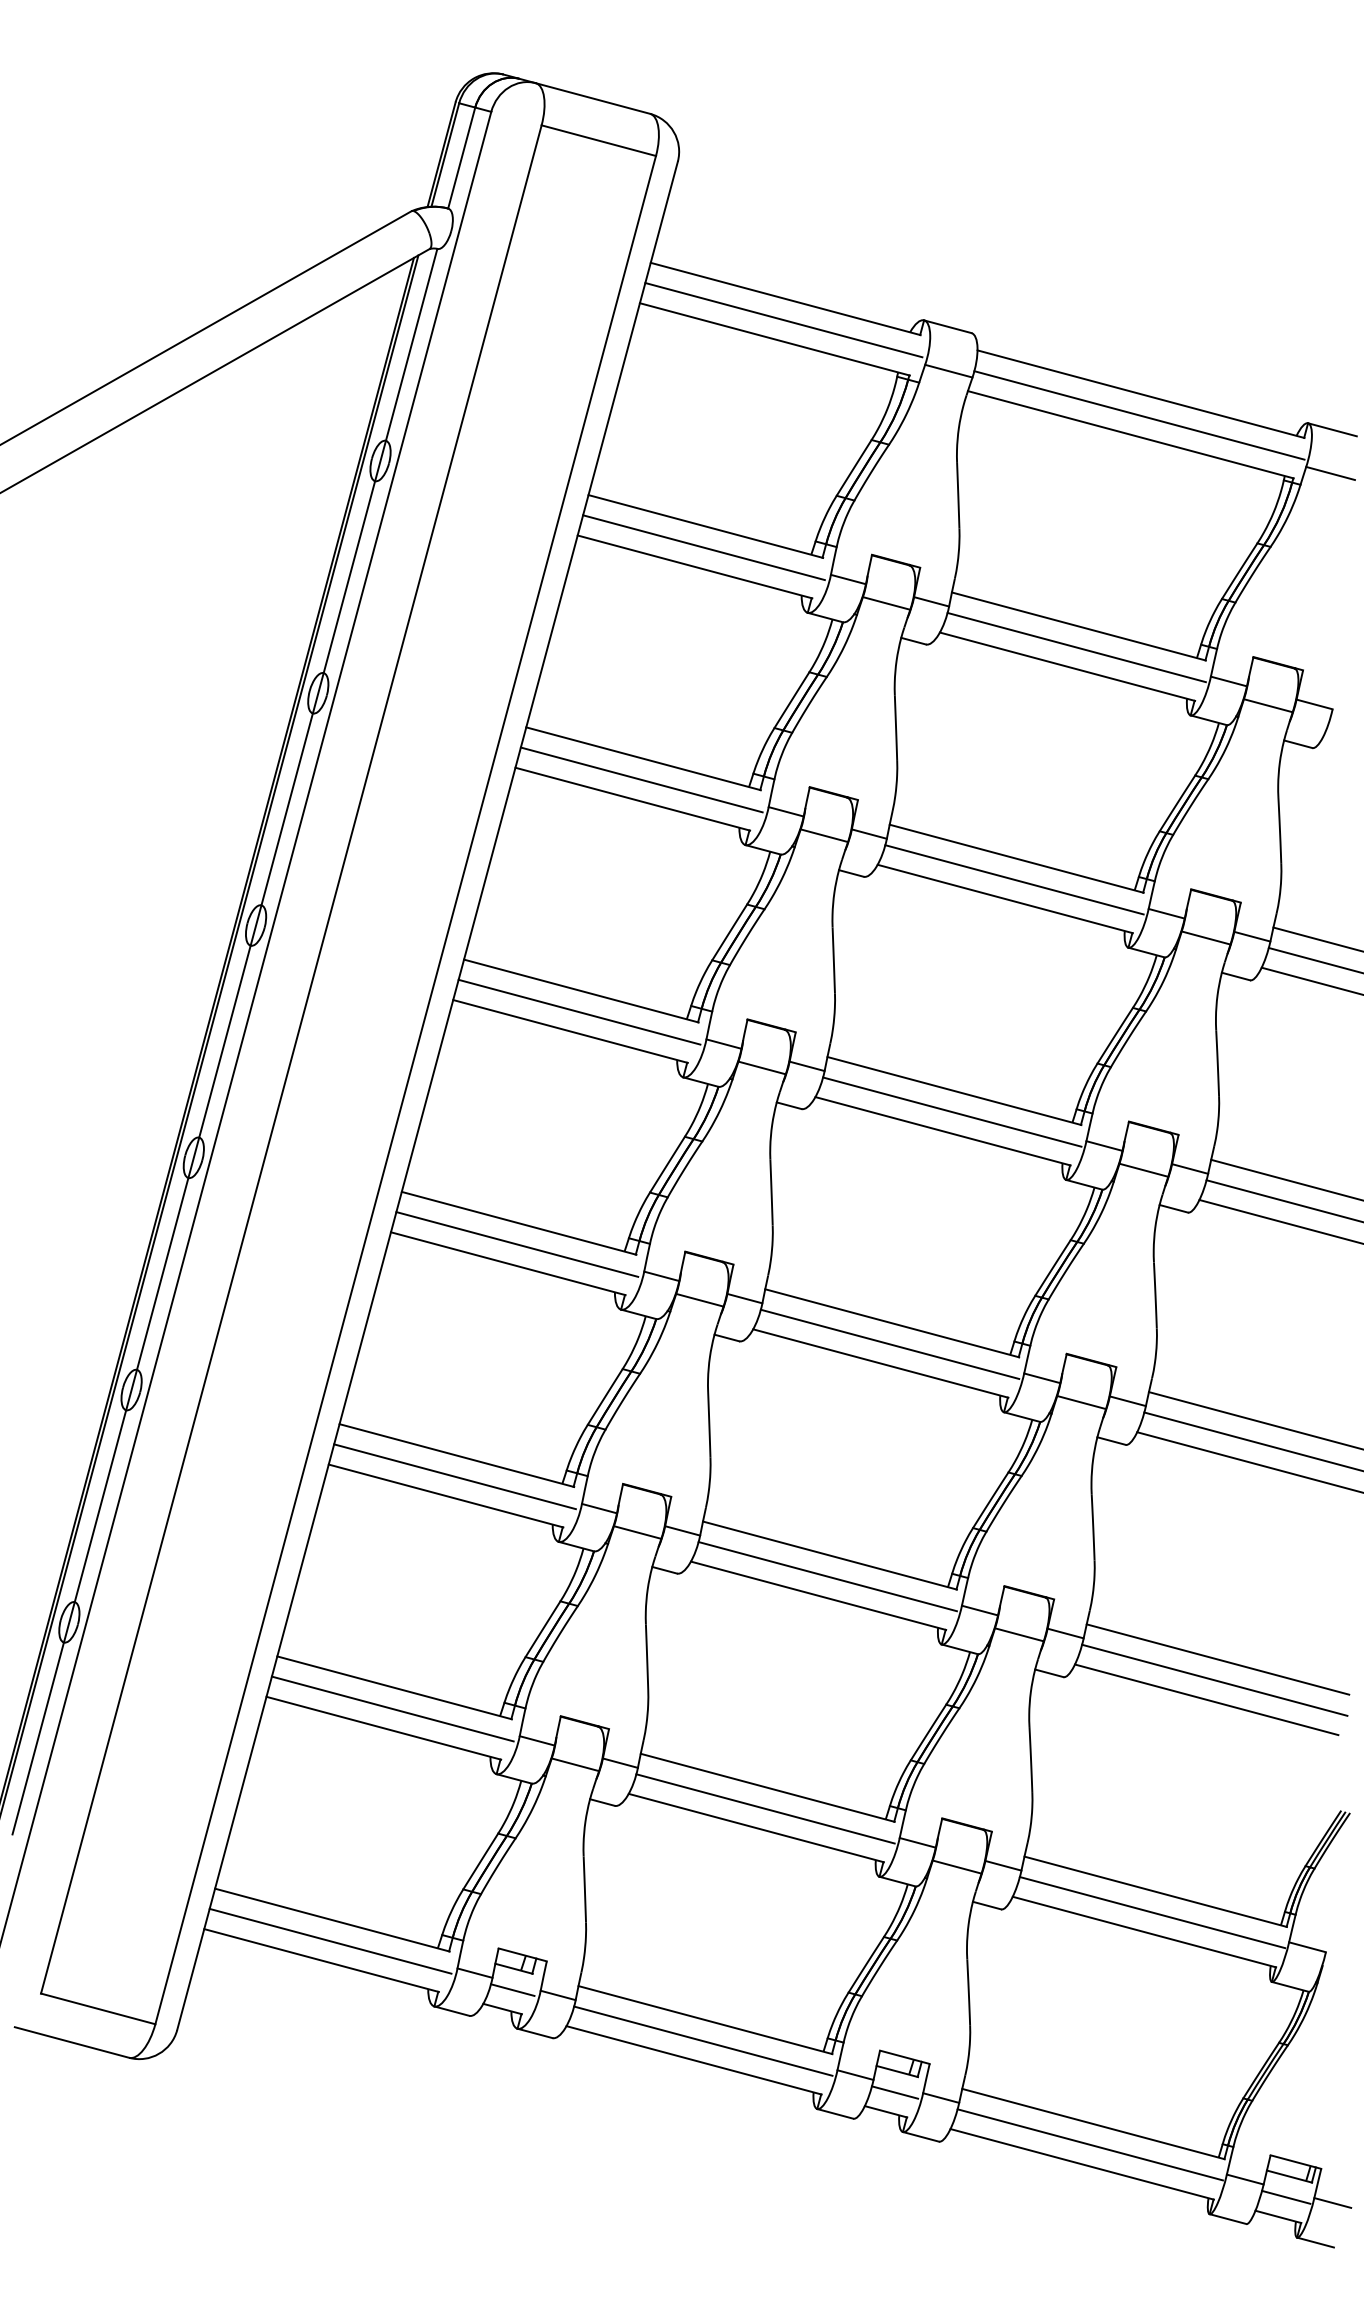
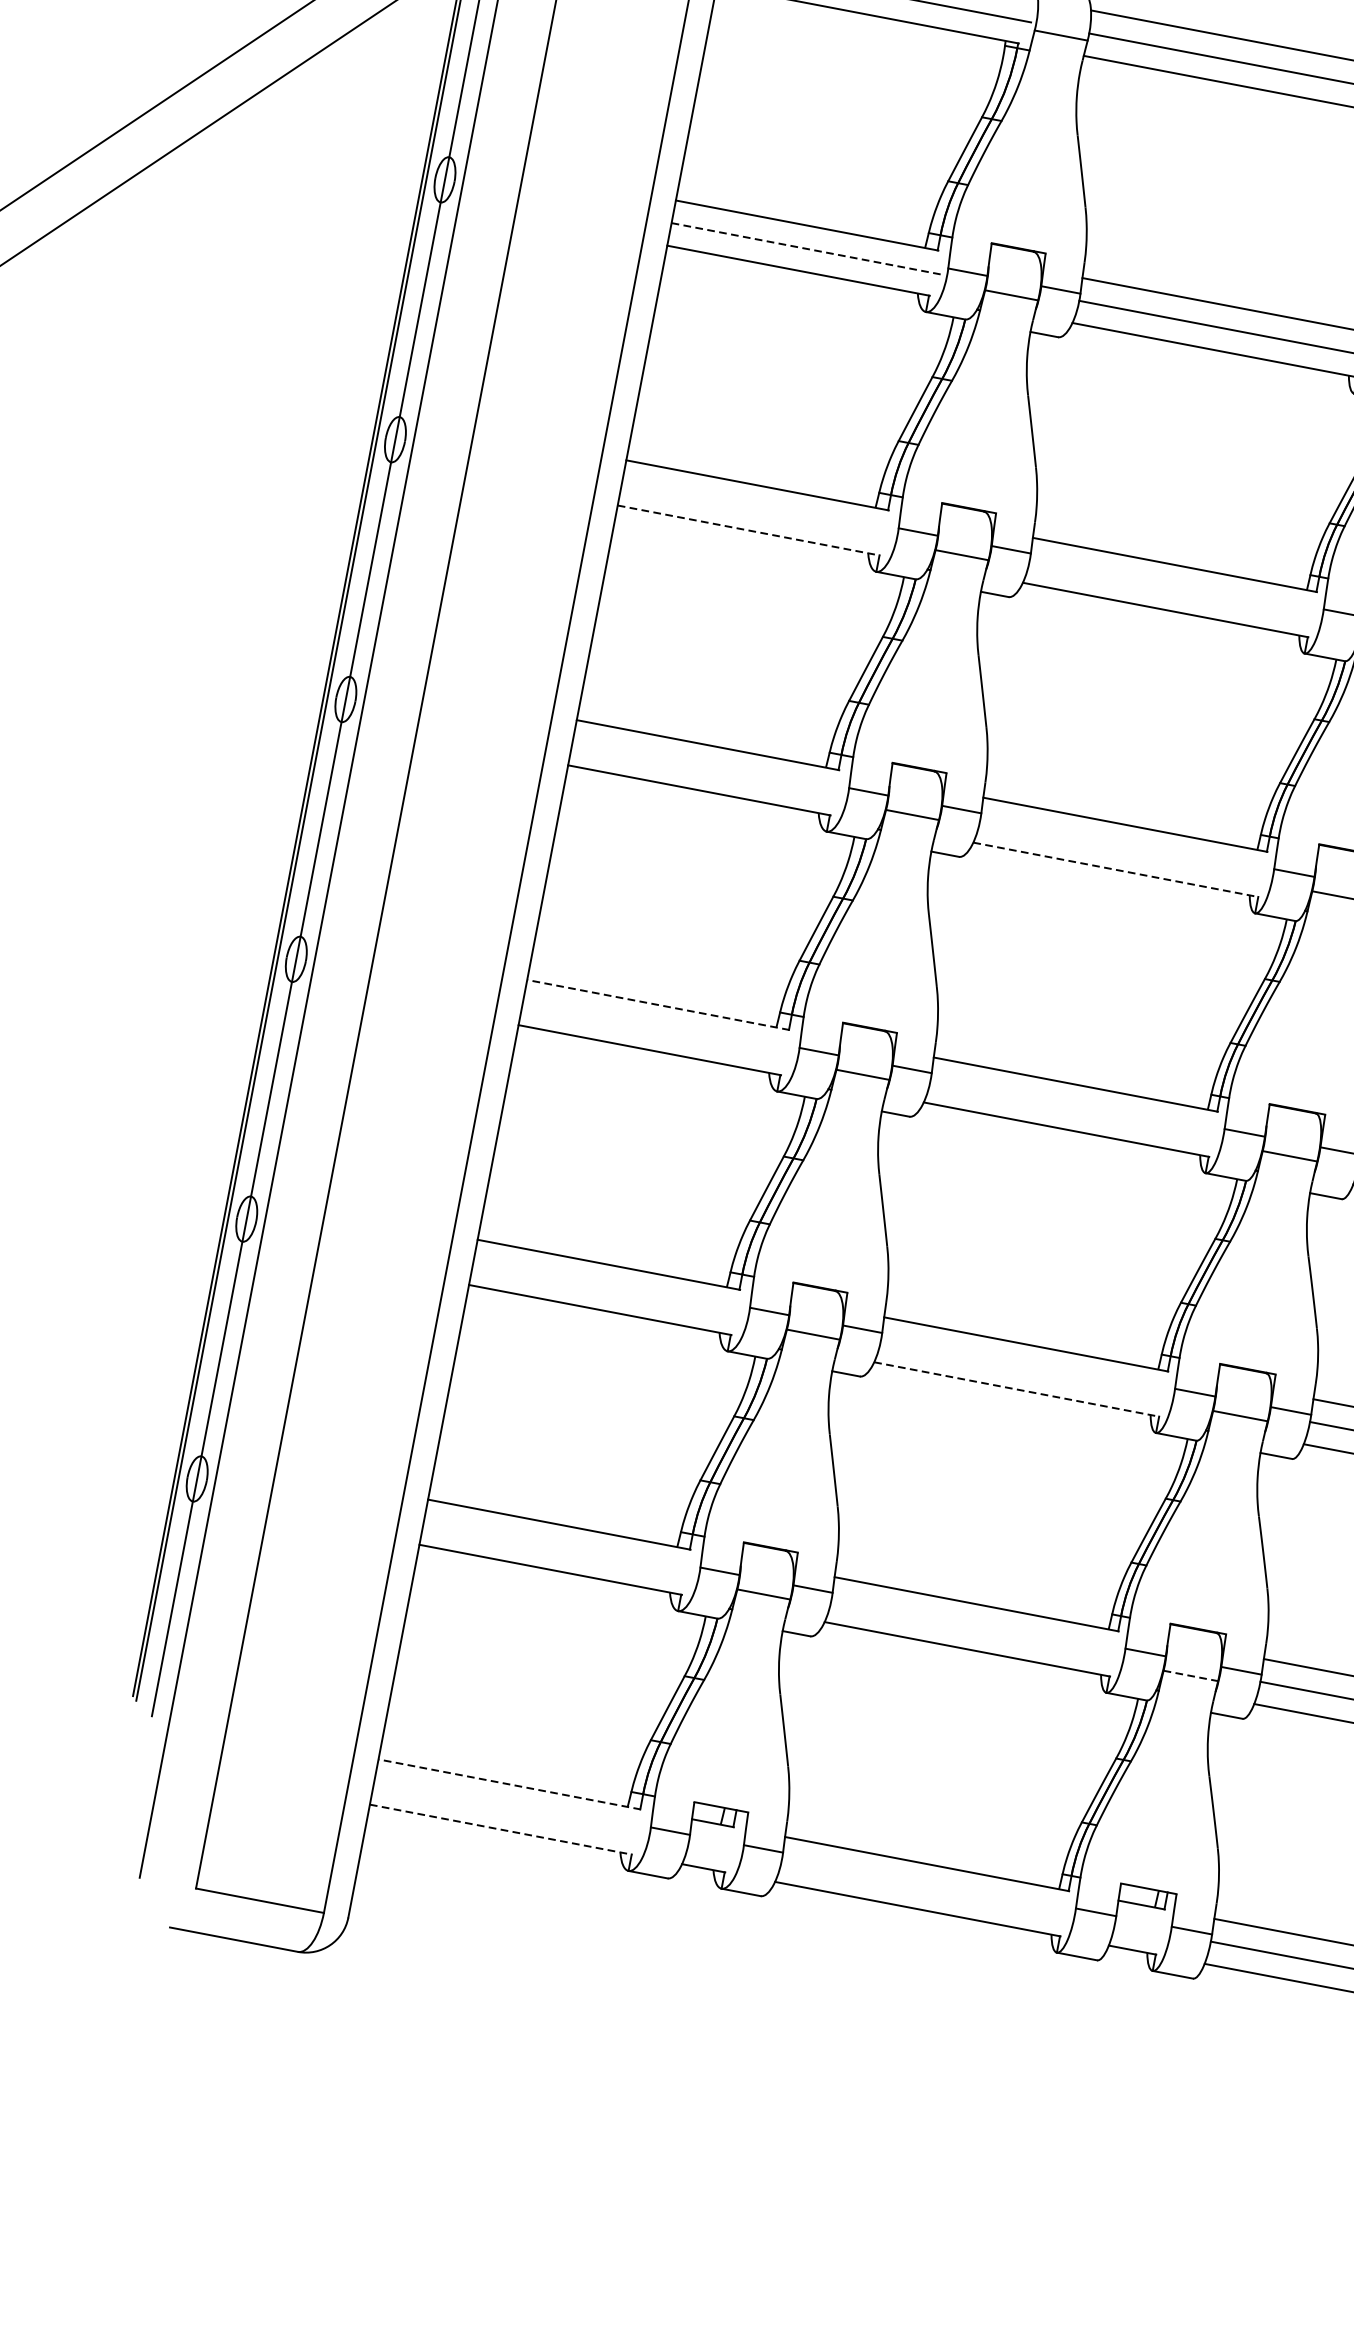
line: (704, 547) -> (807, 248), solid -> dashed
line: (641, 779) -> (756, 508), removed
line: (633, 799) -> (749, 530), solid -> dashed
line: (1014, 879) -> (1174, 587), removed
line: (579, 1011) -> (707, 767), removed
line: (952, 1111) -> (1124, 847), removed
line: (943, 1131) -> (1116, 870), solid -> dashed
line: (518, 1223) -> (657, 1005), solid -> dashed
line: (517, 1244) -> (658, 1028), removed
line: (889, 1343) -> (1074, 1106), removed
line: (454, 1476) -> (607, 1287), removed
line: (827, 1576) -> (1025, 1367), removed
line: (819, 1595) -> (1017, 1389), solid -> dashed
line: (392, 1708) -> (558, 1547), removed
line: (765, 1808) -> (975, 1627), removed
line: (957, 1867) -> (1191, 1676), solid -> dashed
line: (331, 1920) -> (508, 1784), solid -> dashed
line: (330, 1940) -> (509, 1806), removed
line: (322, 1960) -> (502, 1829), solid -> dashed
line: (512, 1989) -> (712, 1846), removed
line: (703, 2040) -> (926, 1886), removed
line: (895, 2092) -> (1141, 1928), removed

